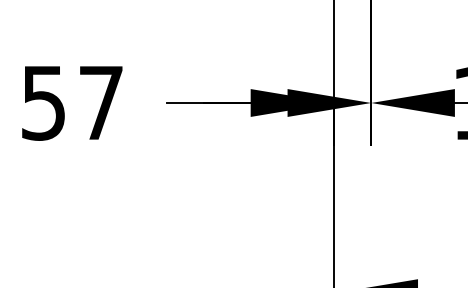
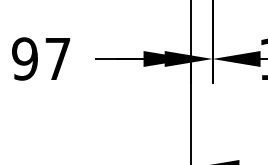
text: (42, 102) -> (24, 58), 57 -> 97

